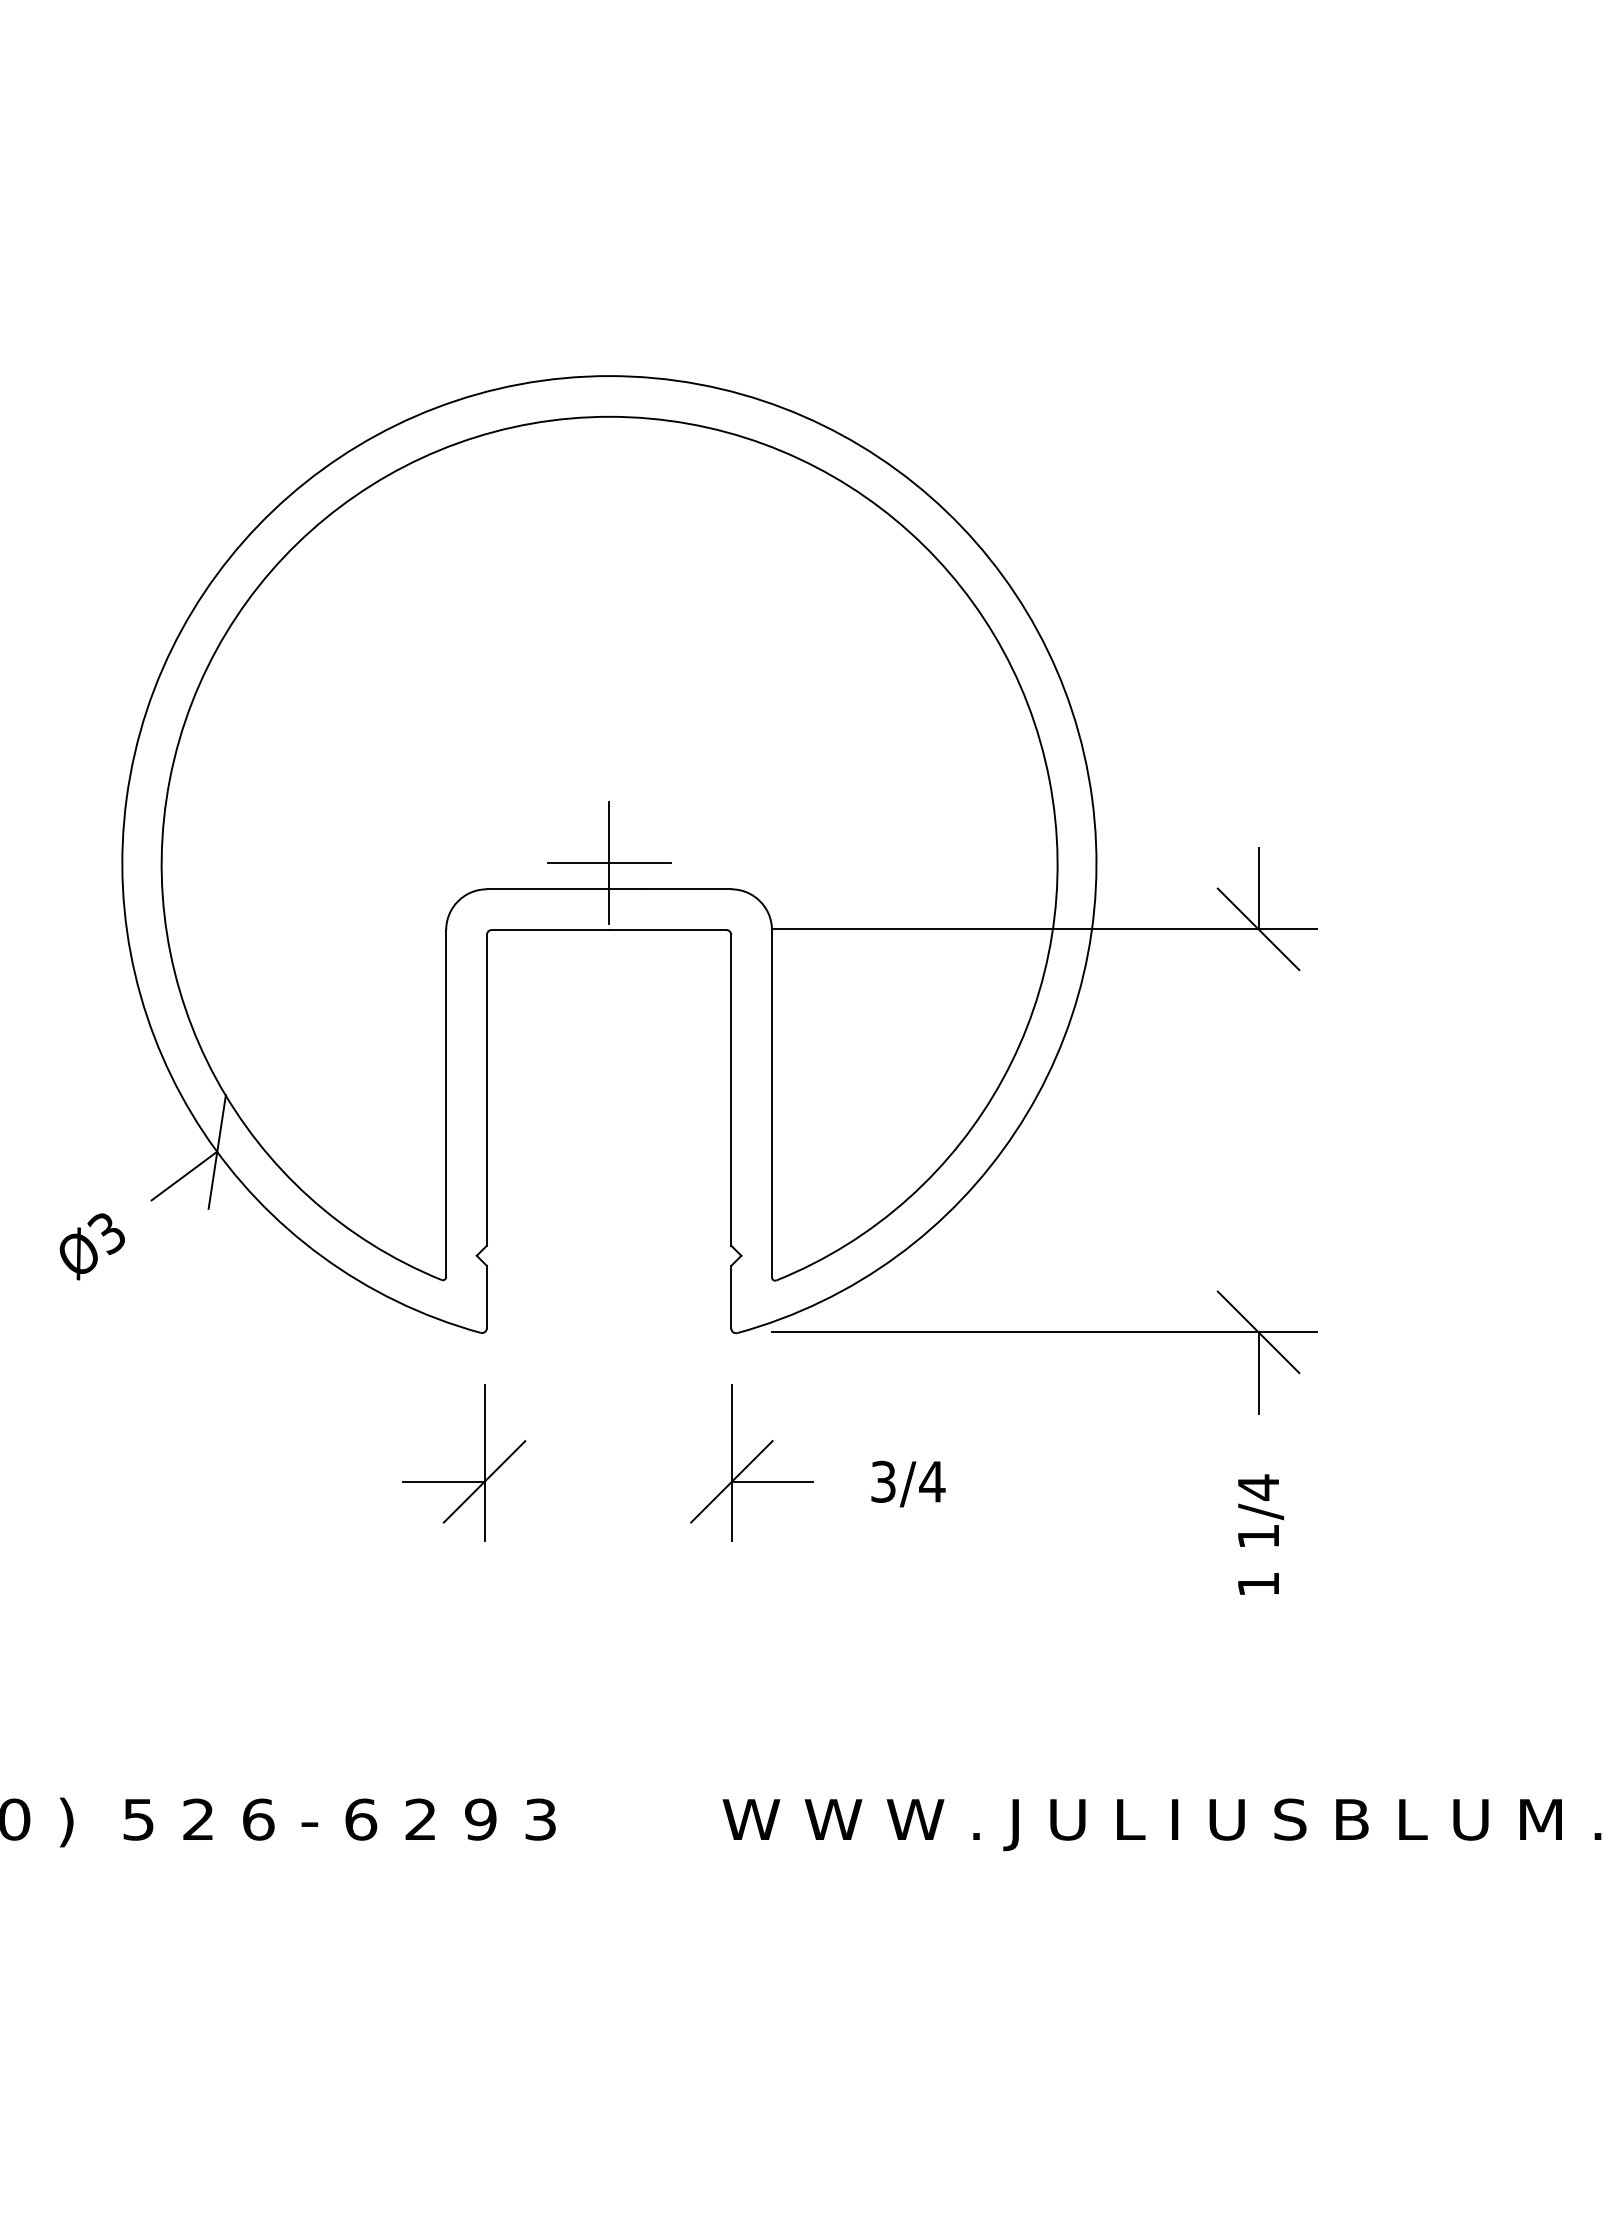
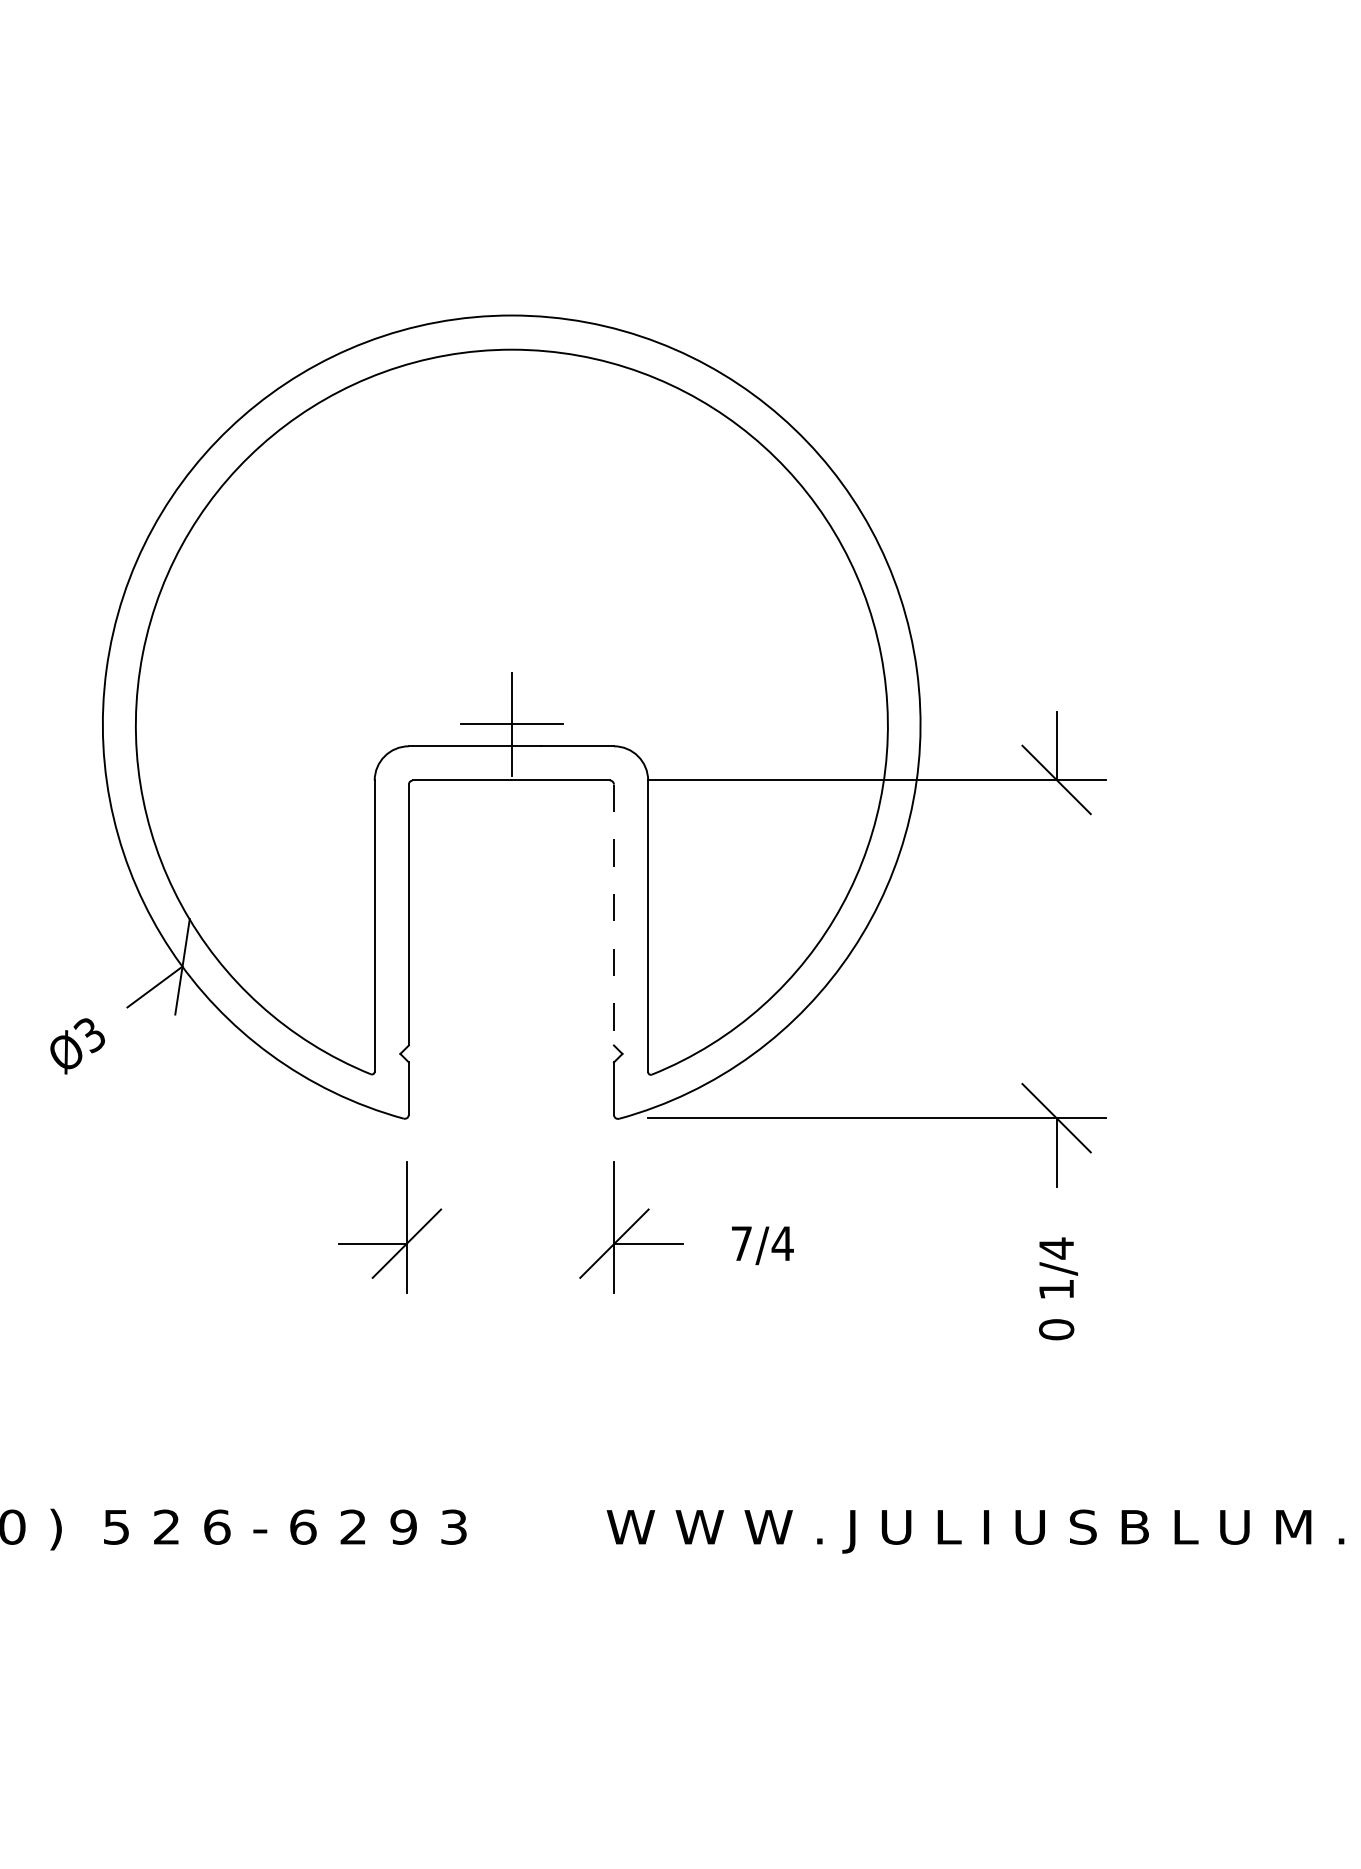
line: (731, 1090) -> (614, 915), solid -> dashed
text: (883, 1481) -> (741, 1243), 3/4 -> 7/4
text: (1258, 1583) -> (1056, 1329), 1 -> 0

